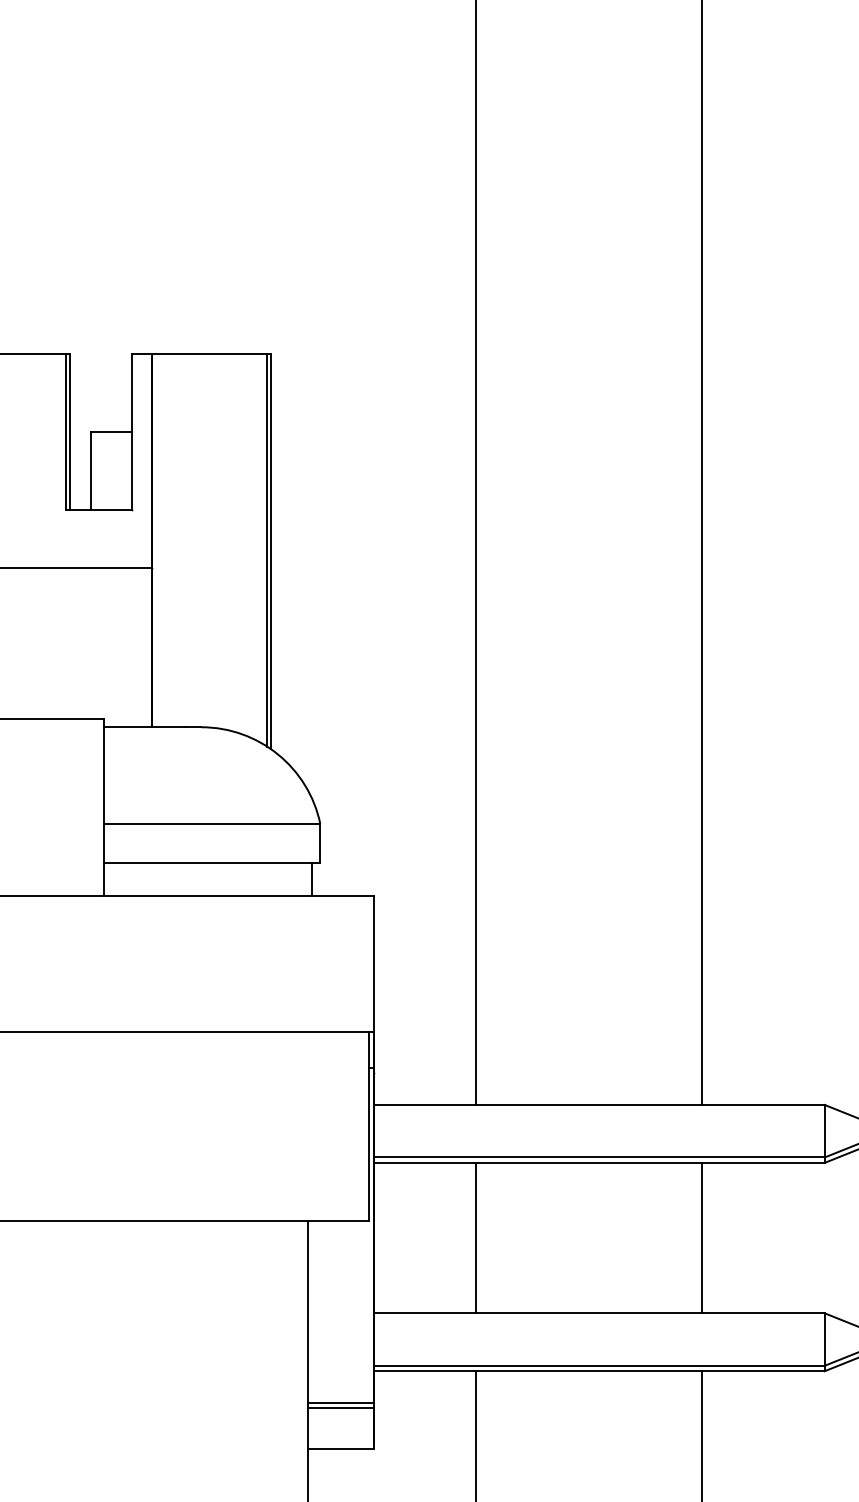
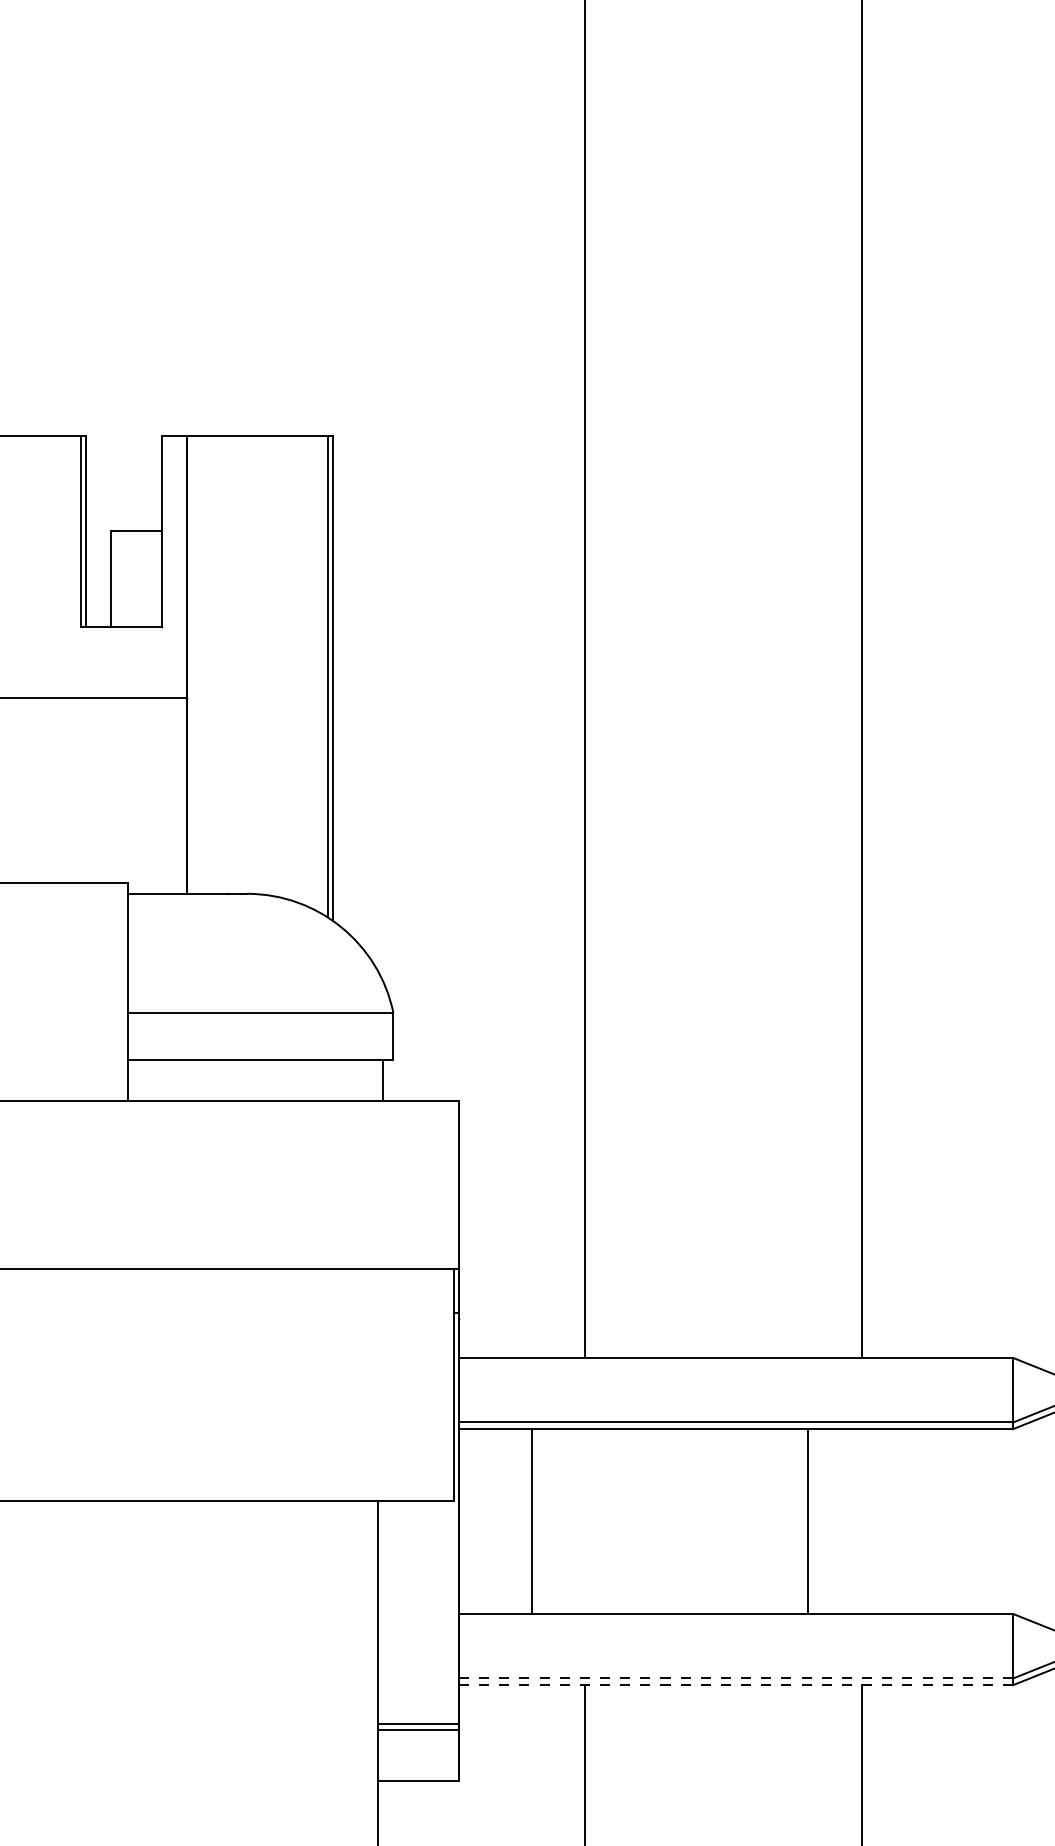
line: (475, 1238) -> (531, 1521), moved
line: (702, 1238) -> (808, 1521), moved
line: (598, 1365) -> (735, 1678), solid -> dashed
line: (598, 1371) -> (735, 1685), solid -> dashed

